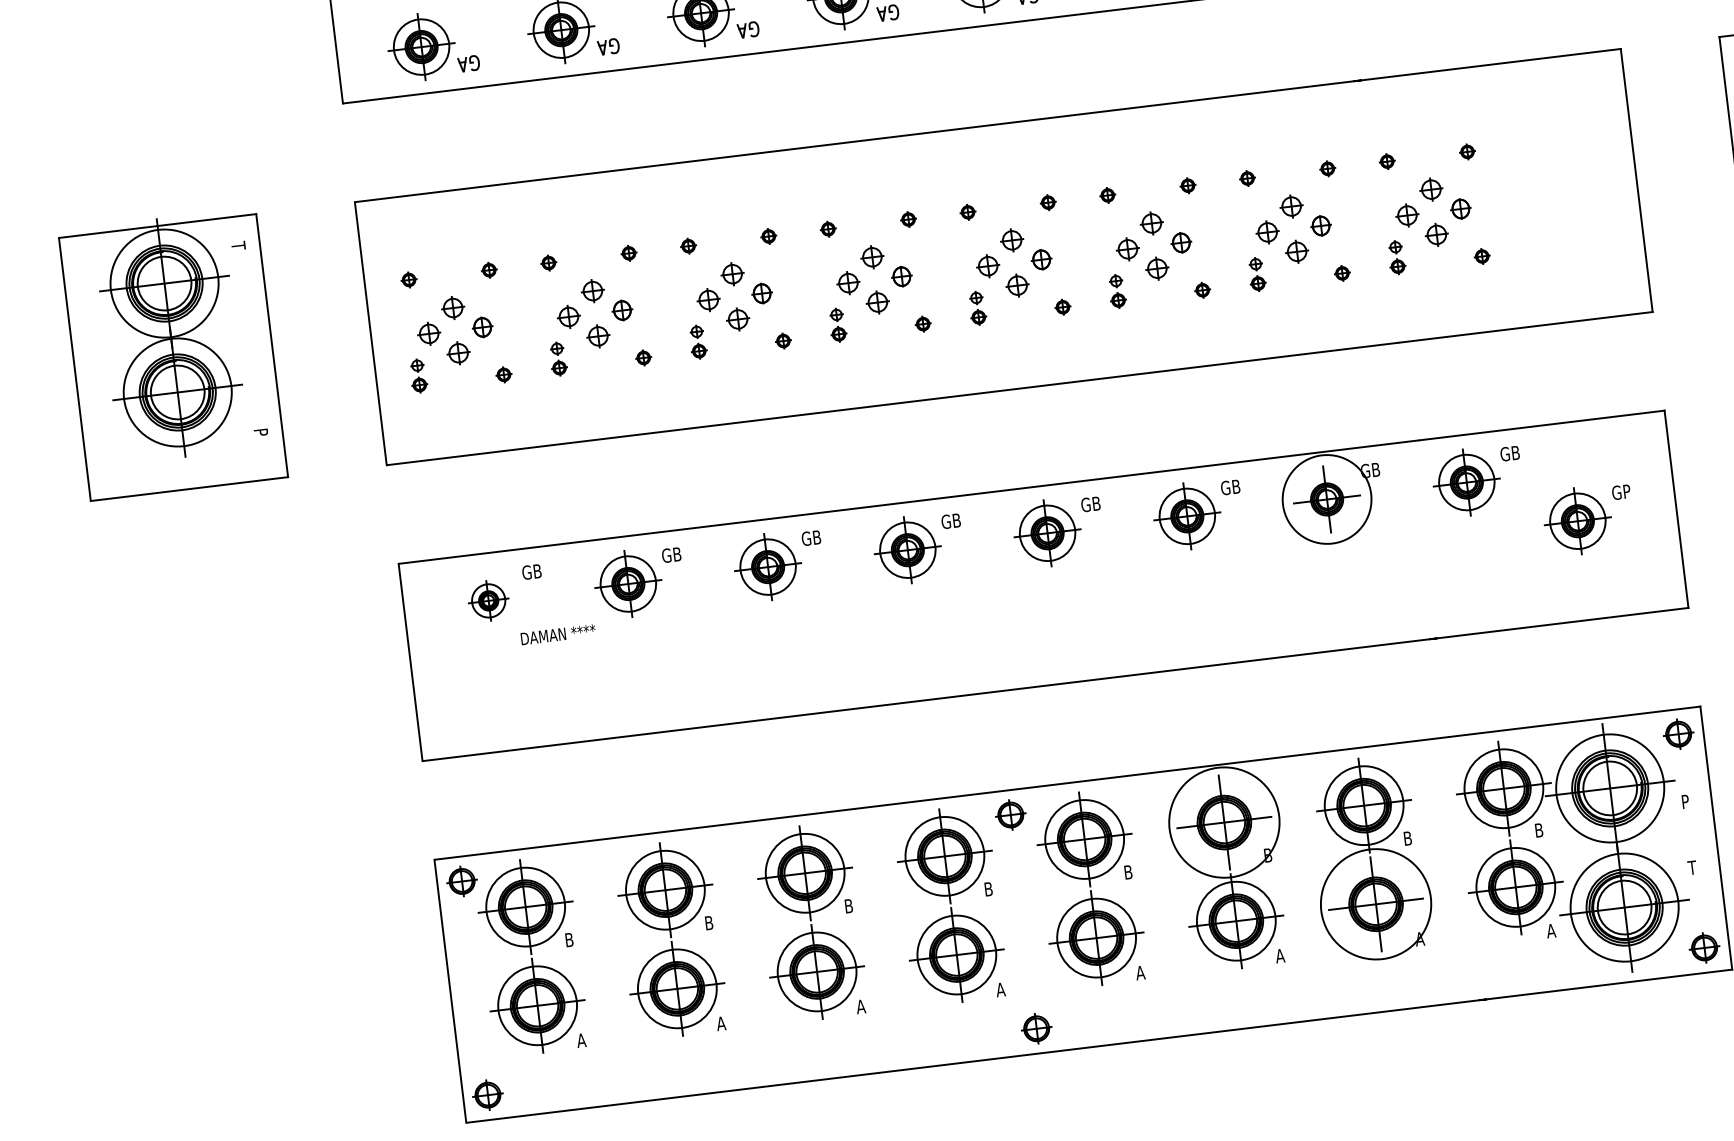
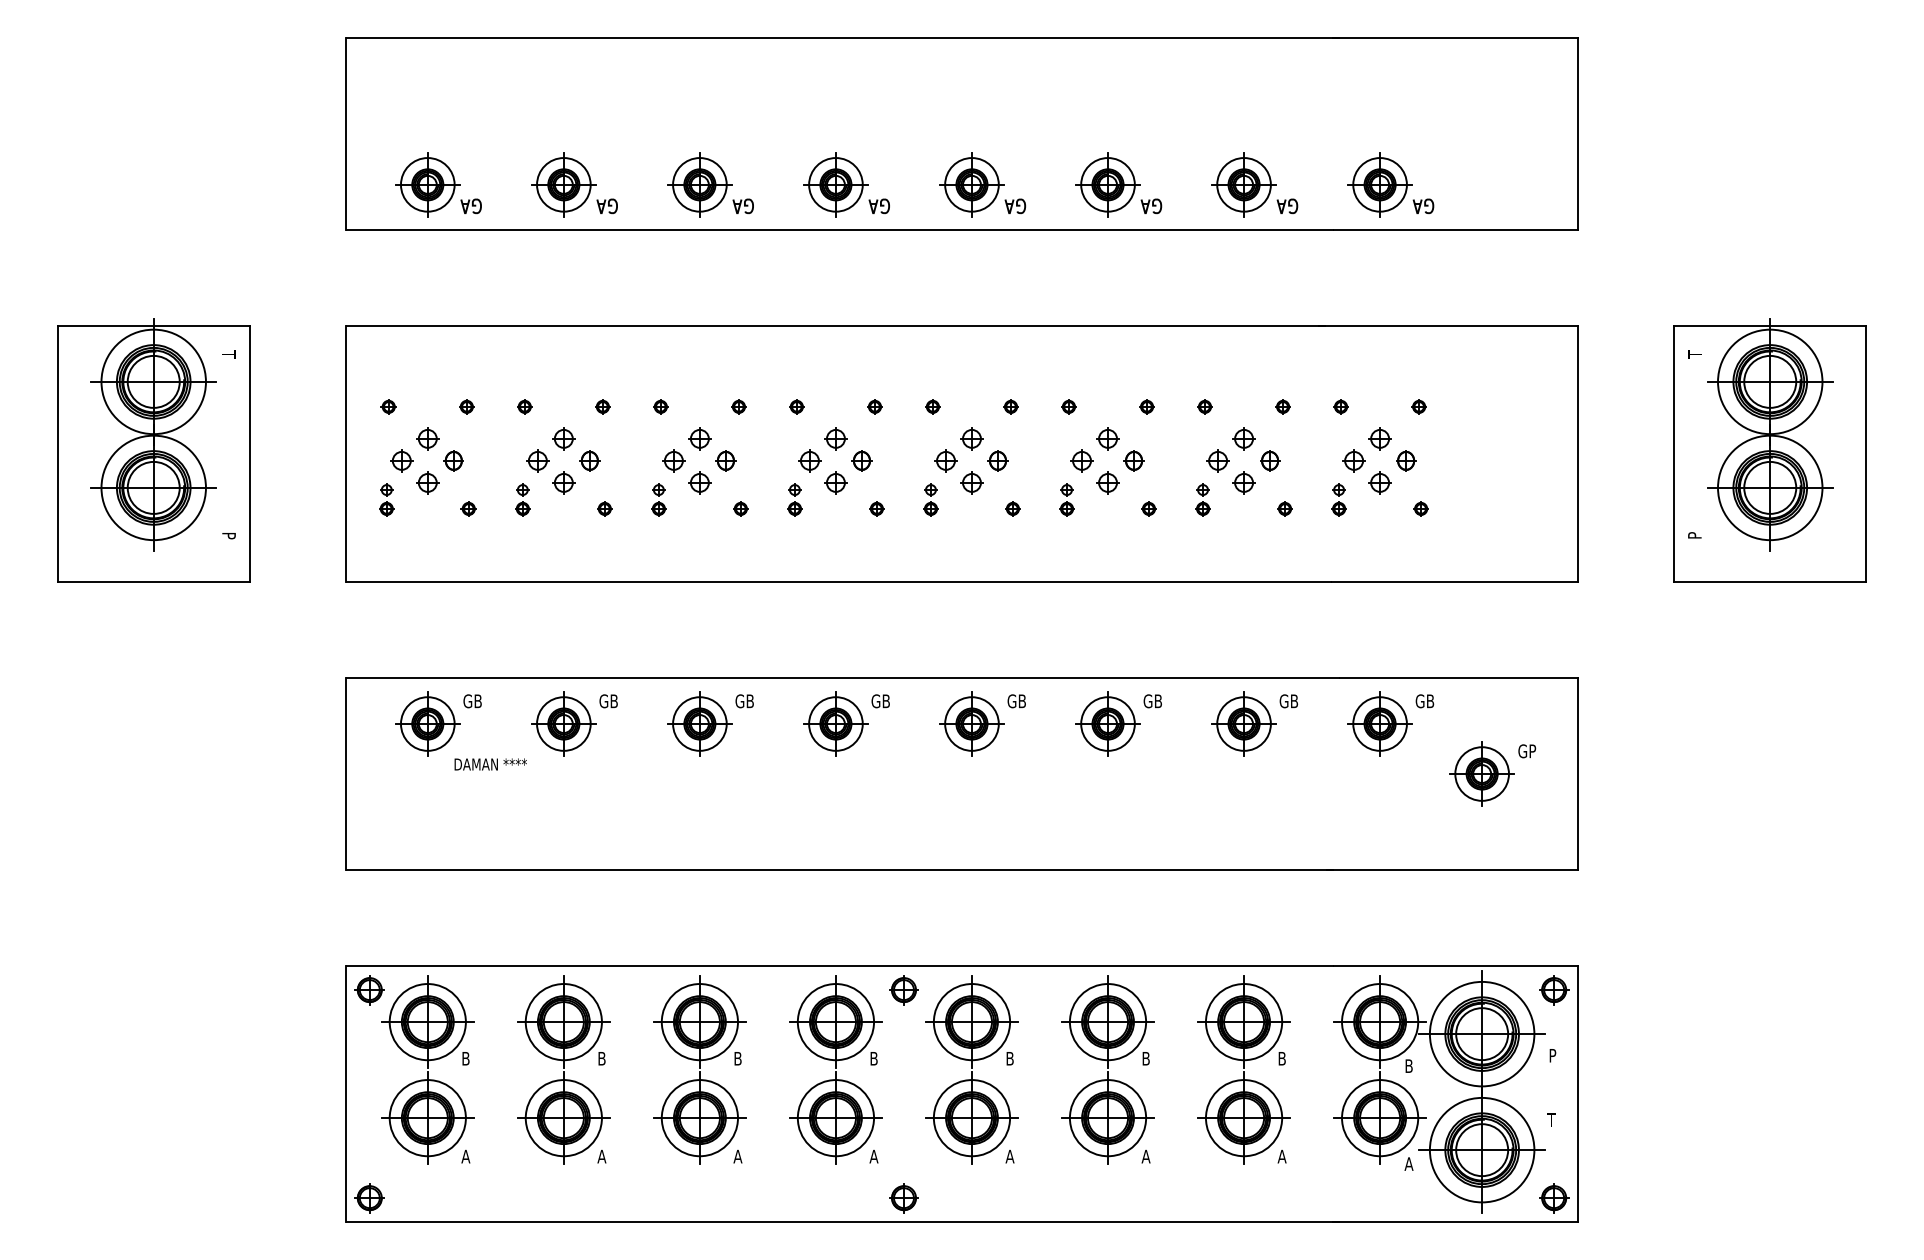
circle: (1326, 498) -> (1243, 723), size x0.62
part: (488, 600) -> (427, 723), size x1.67
circle: (1223, 823) -> (1107, 1022), size x0.71
circle: (1375, 904) -> (1243, 1118), size x0.71

